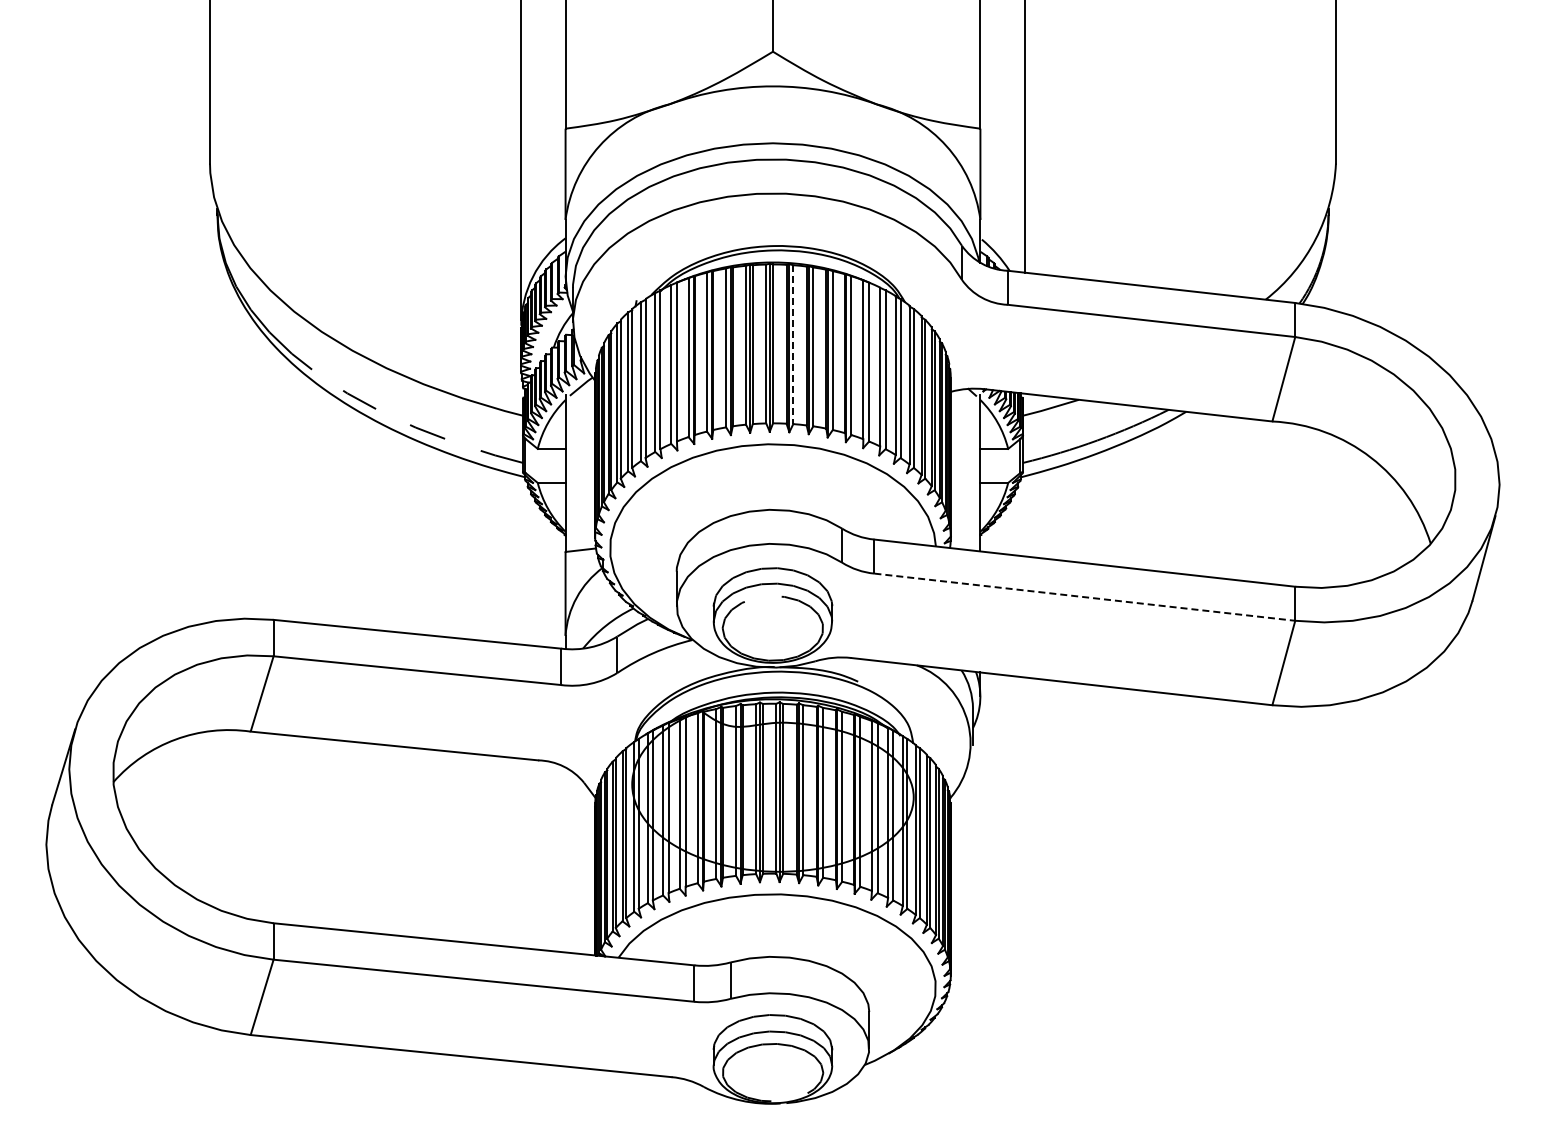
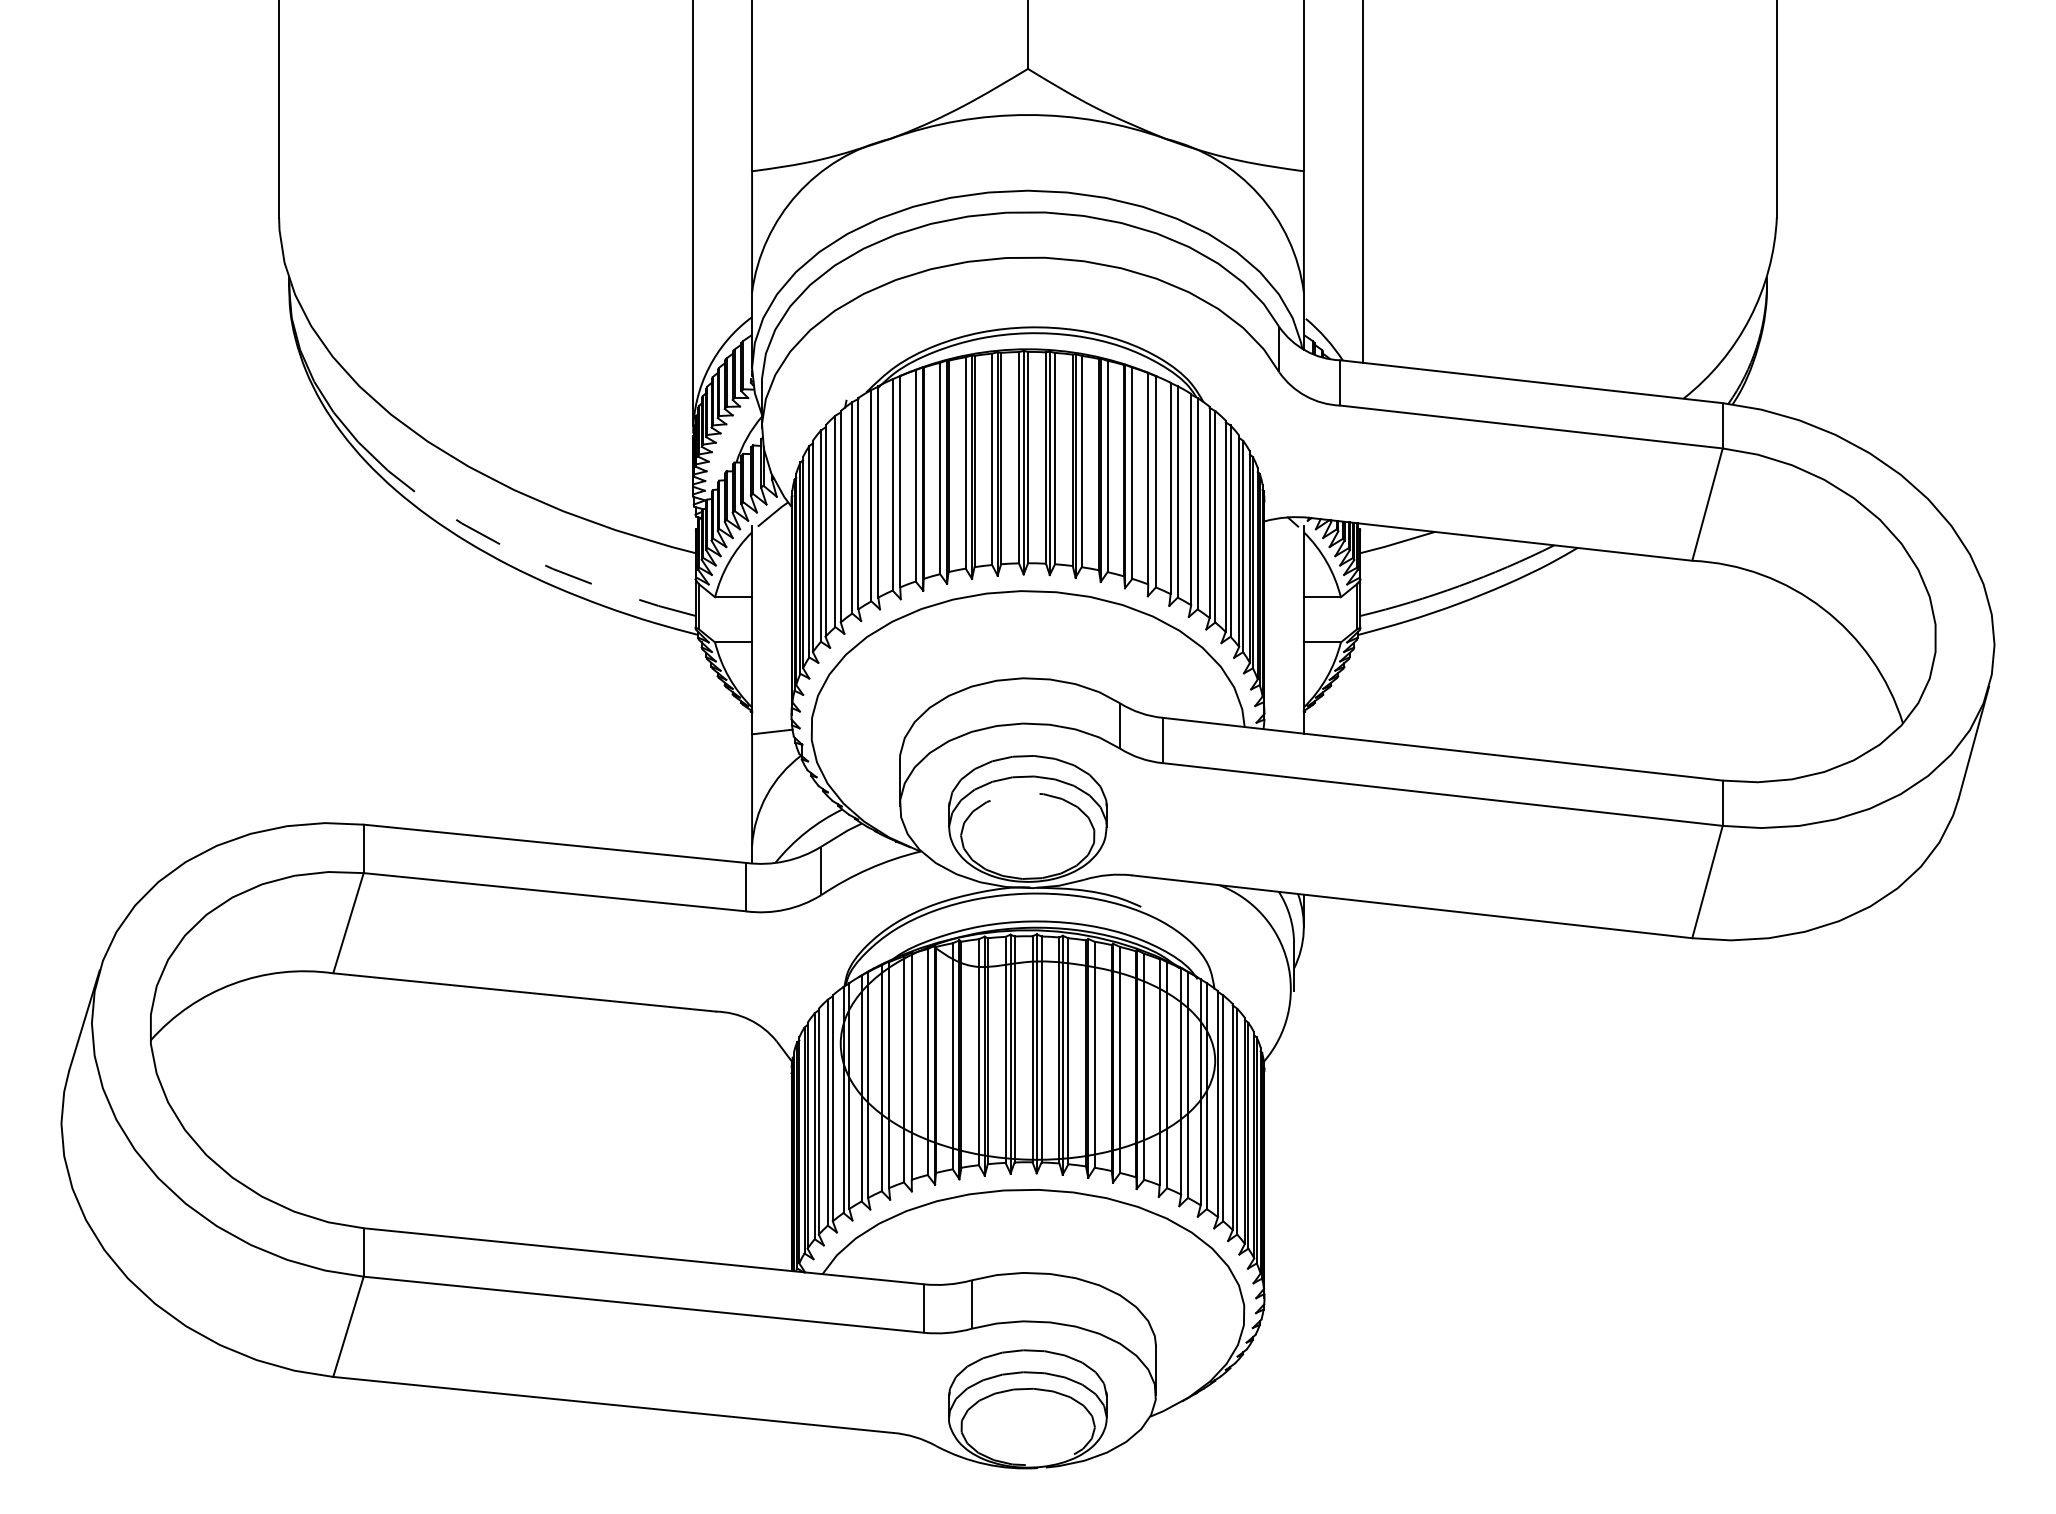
line: (793, 345) -> (1055, 459), dashed -> solid
line: (1084, 597) -> (1442, 794), dashed -> solid

